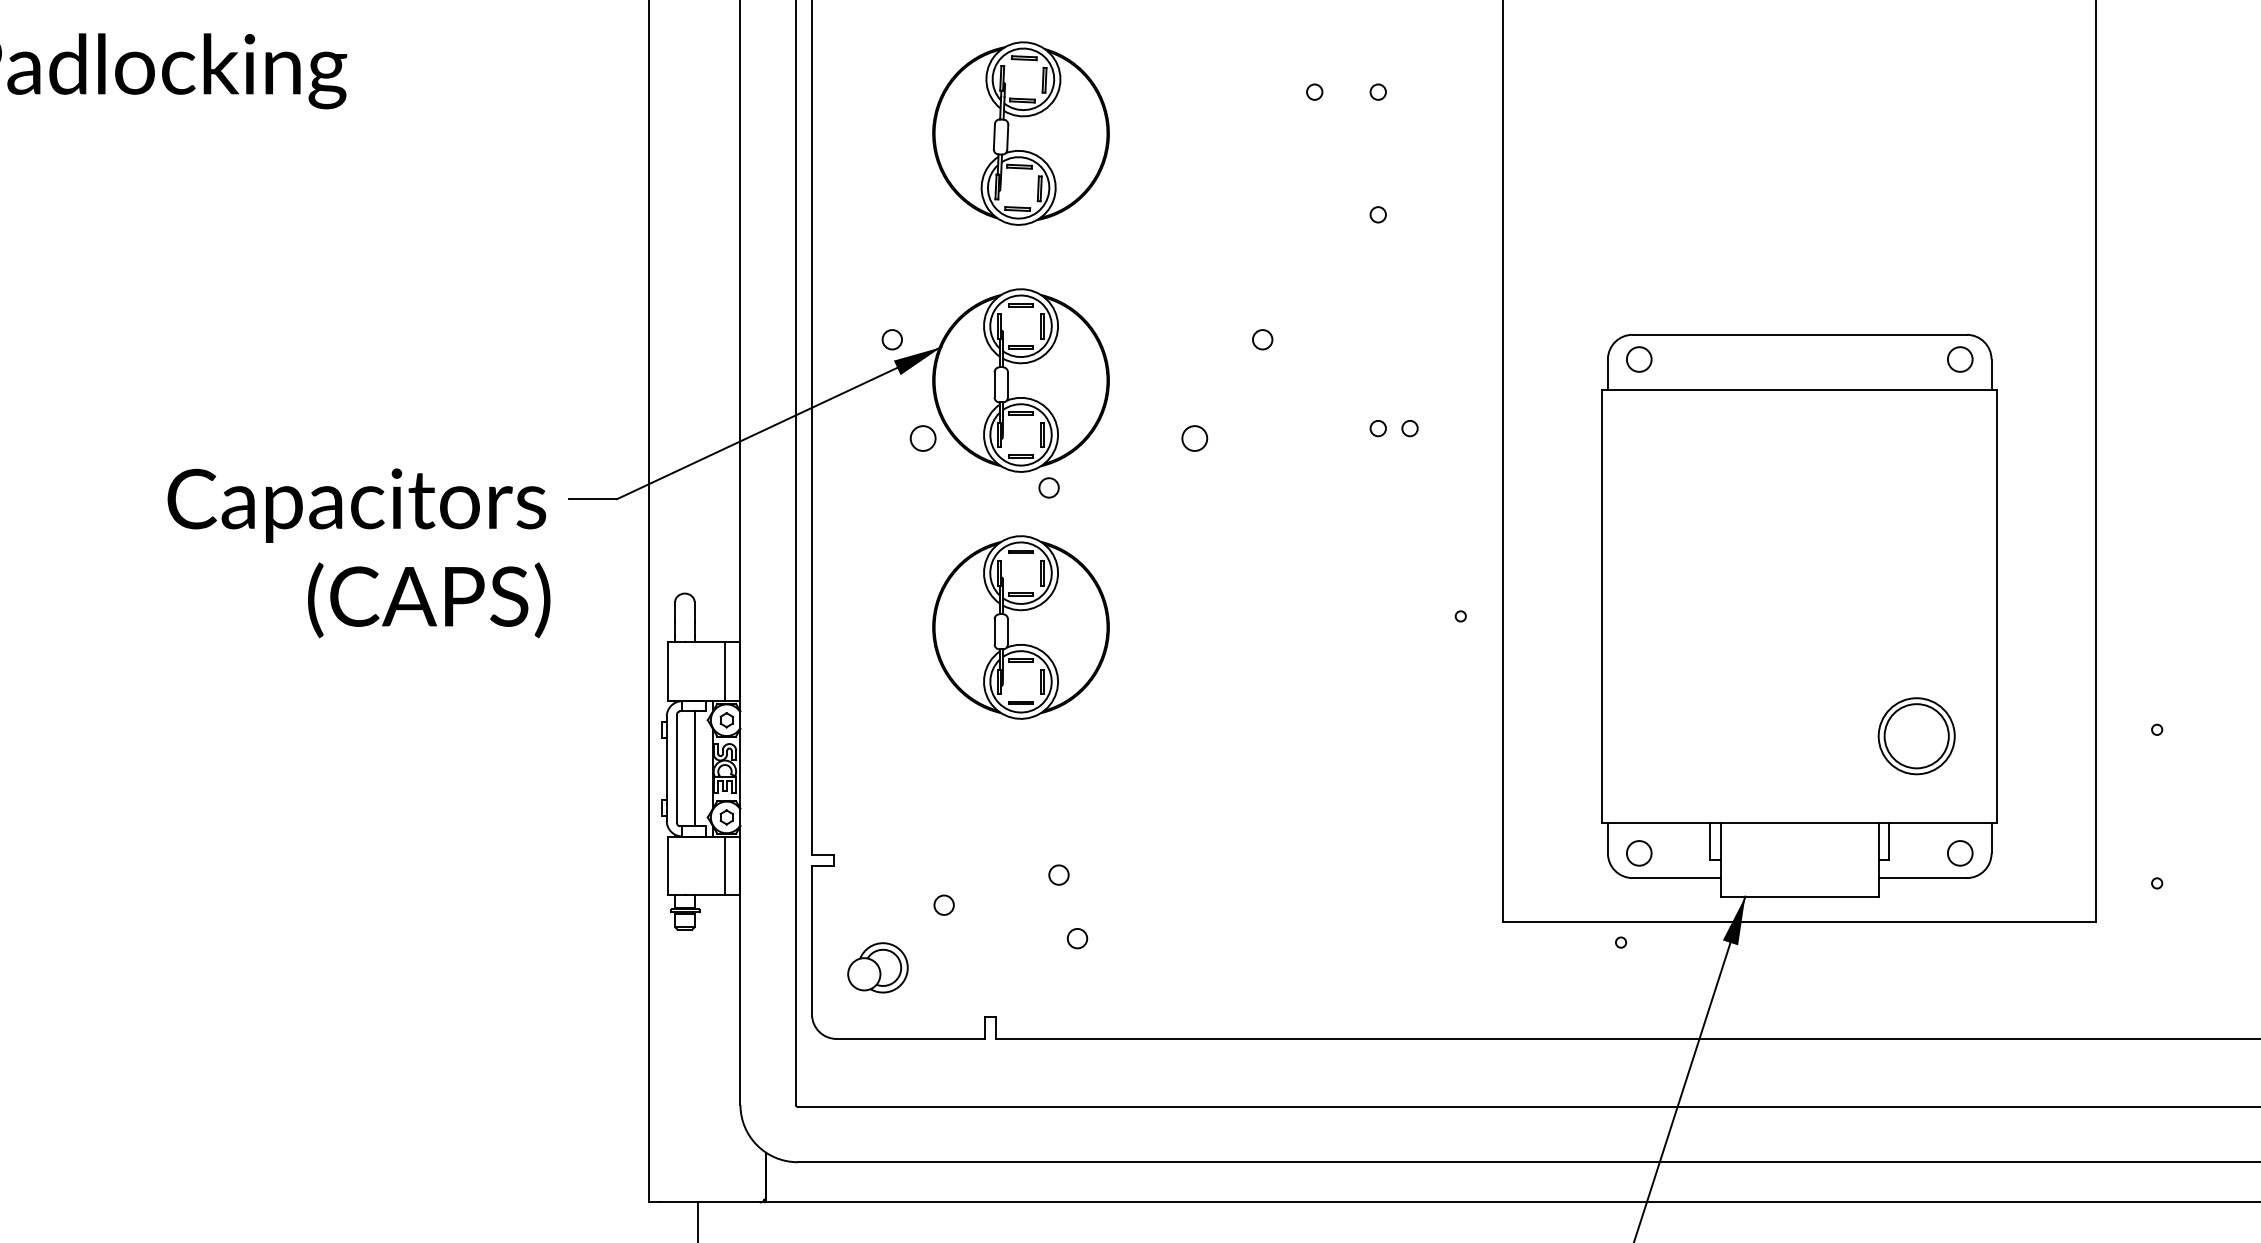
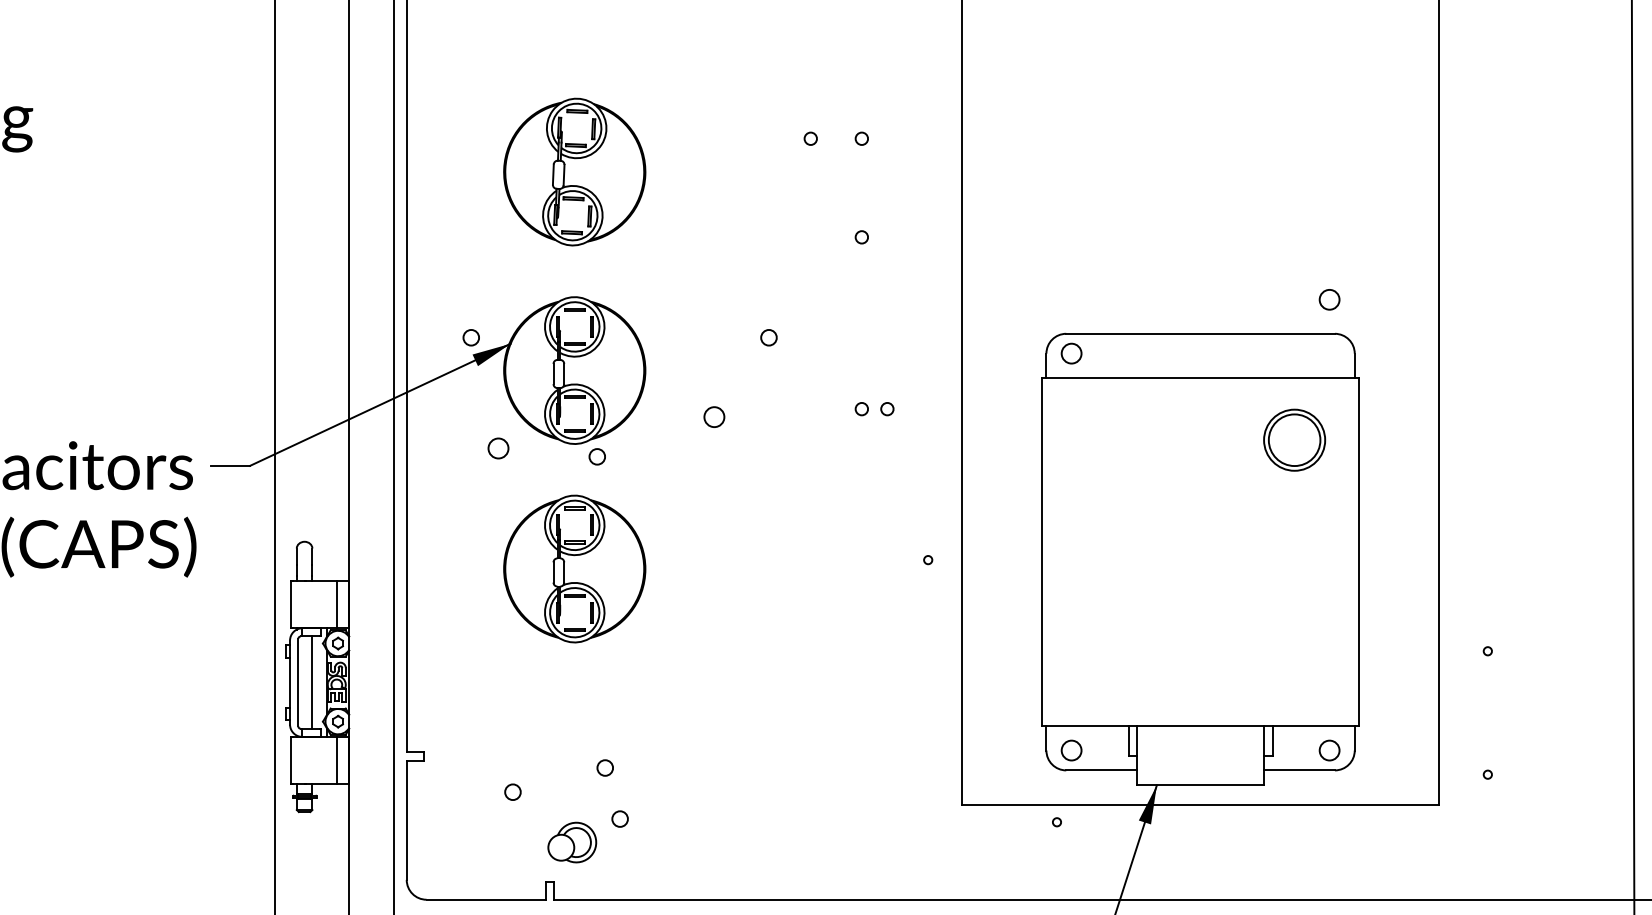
circle: (1960, 359) -> (1329, 299), moved
circle: (922, 438) -> (497, 448), moved
part: (1916, 736) -> (1294, 440), moved
part: (877, 967) -> (571, 842), moved

